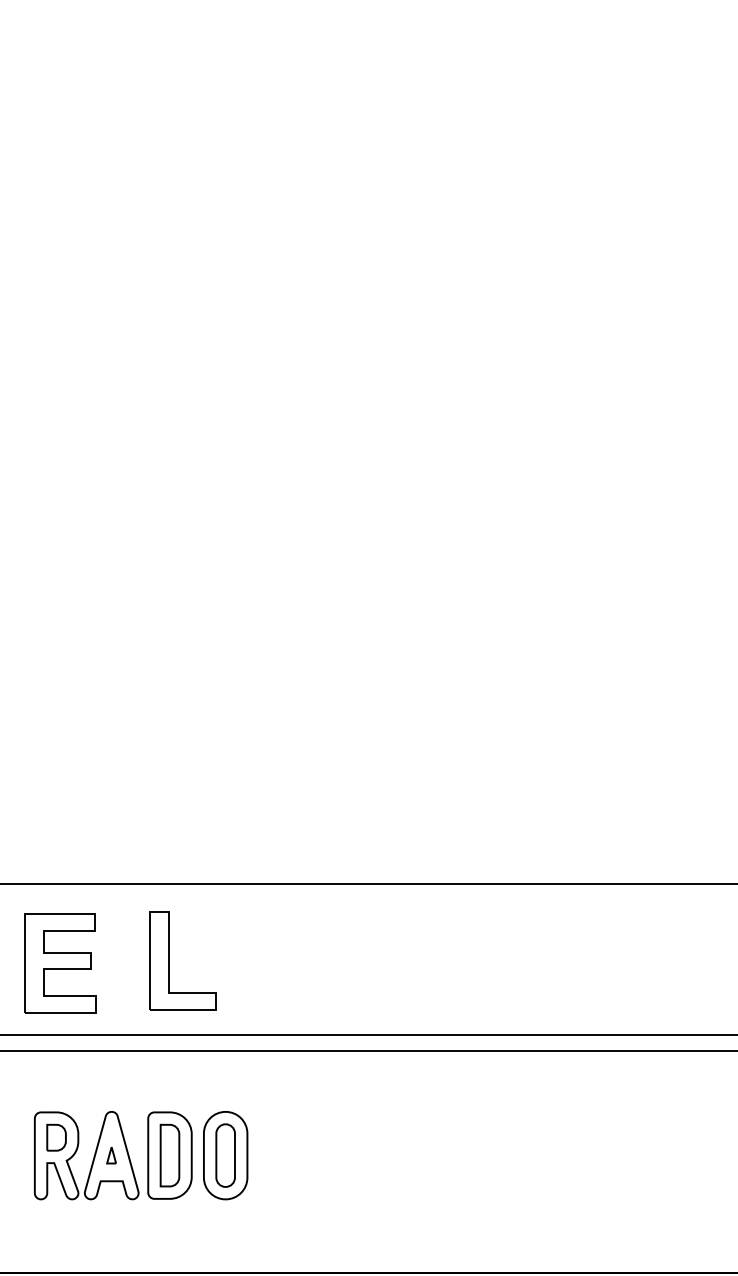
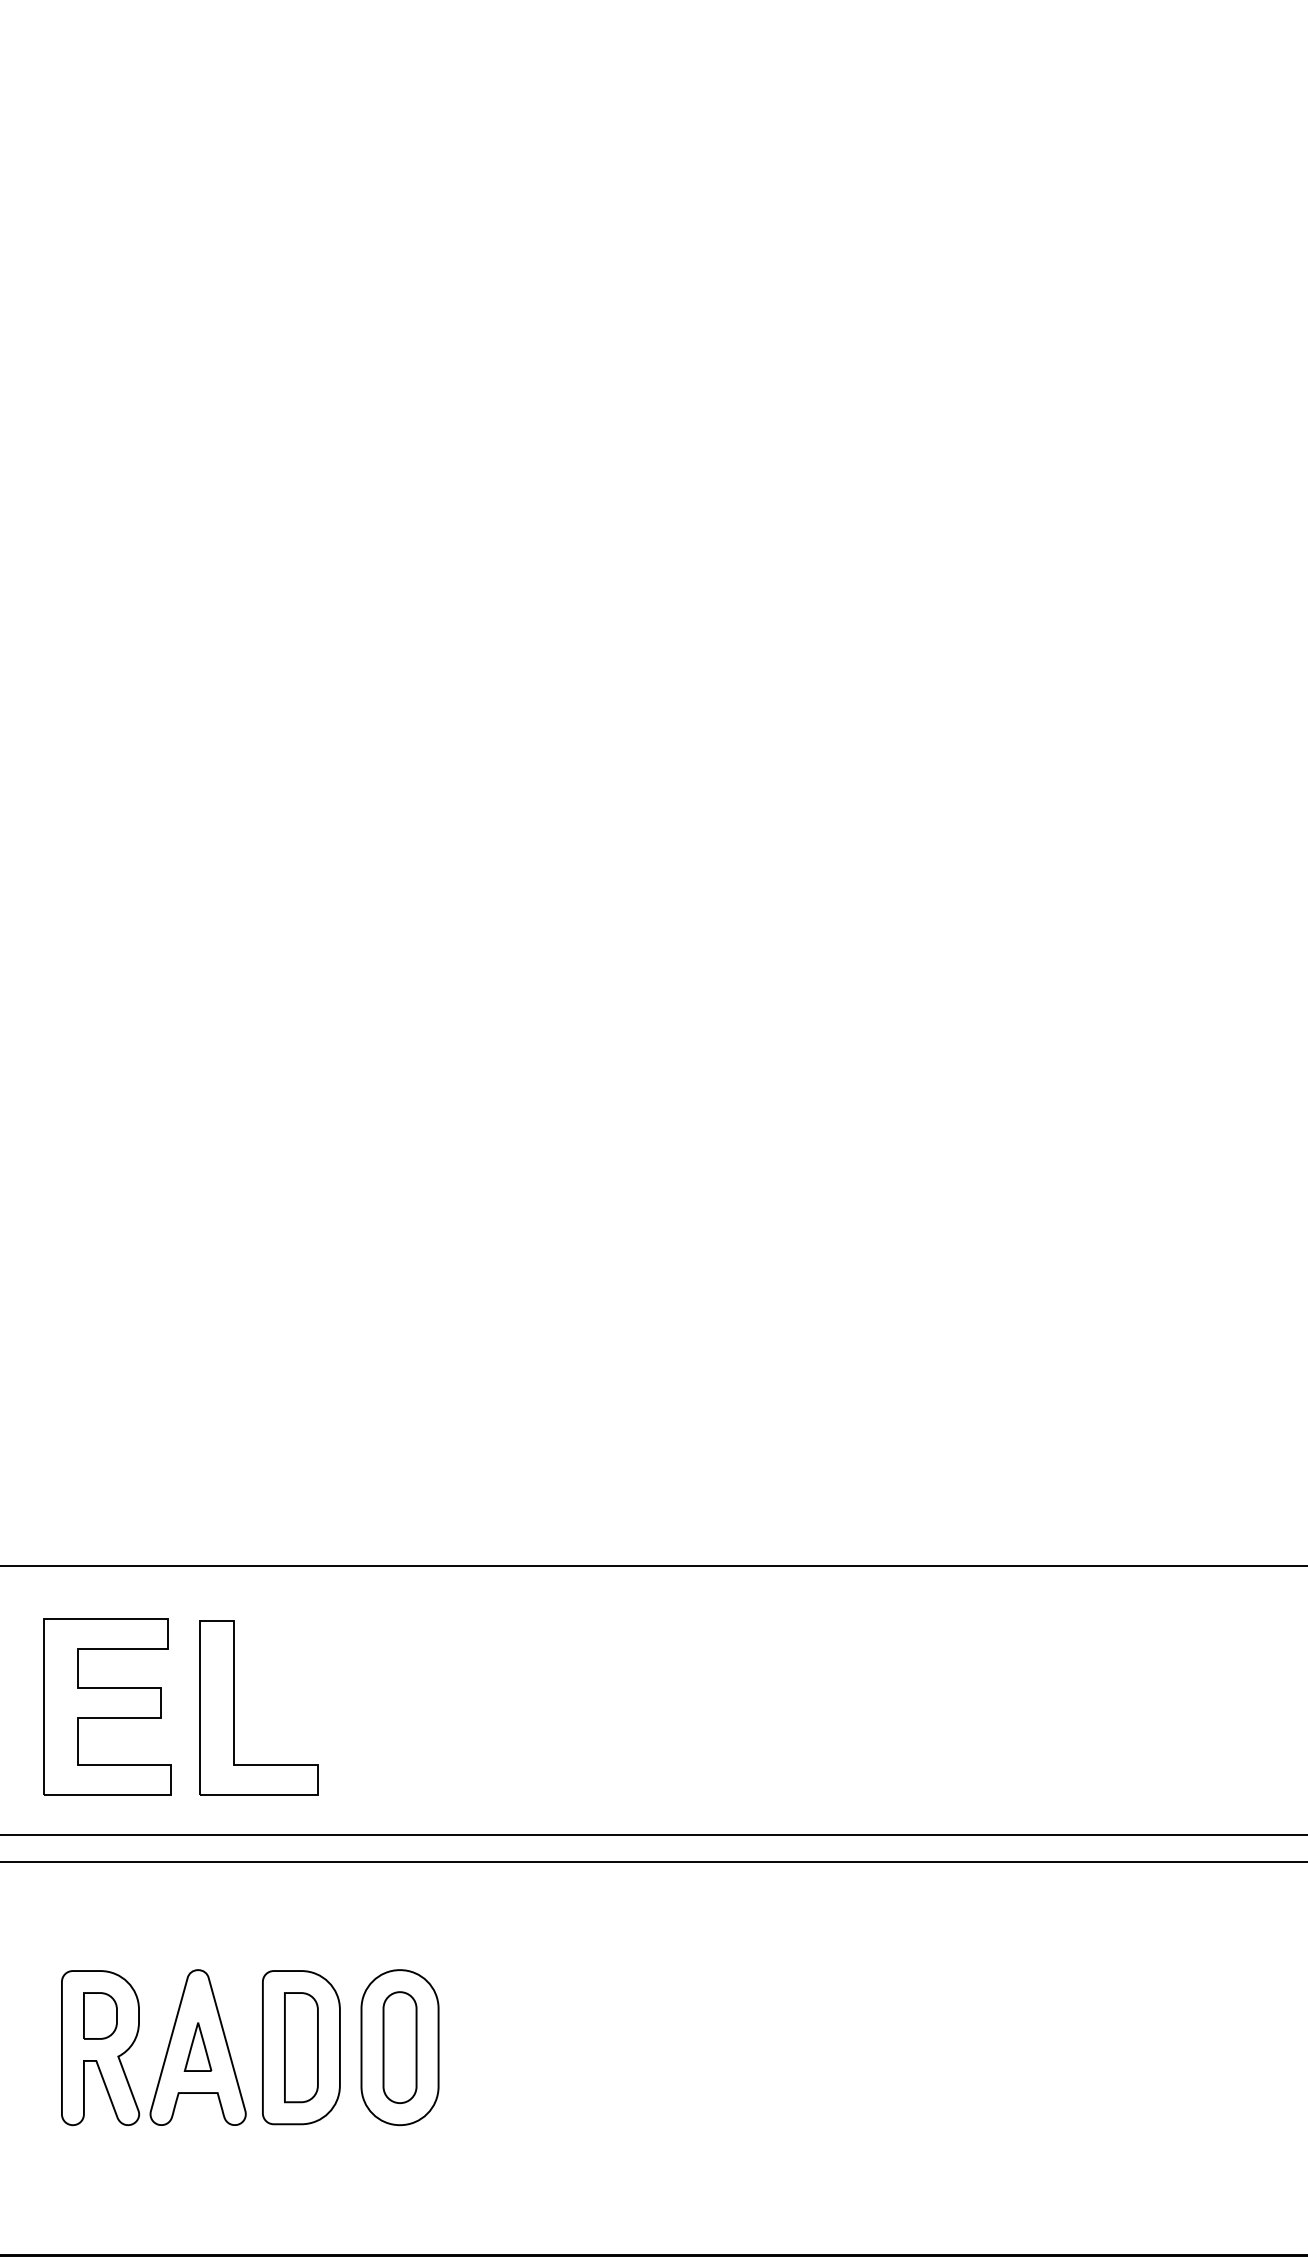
part: (169, 960) -> (234, 1707), moved
part: (111, 1155) -> (197, 2047), size x1.67

